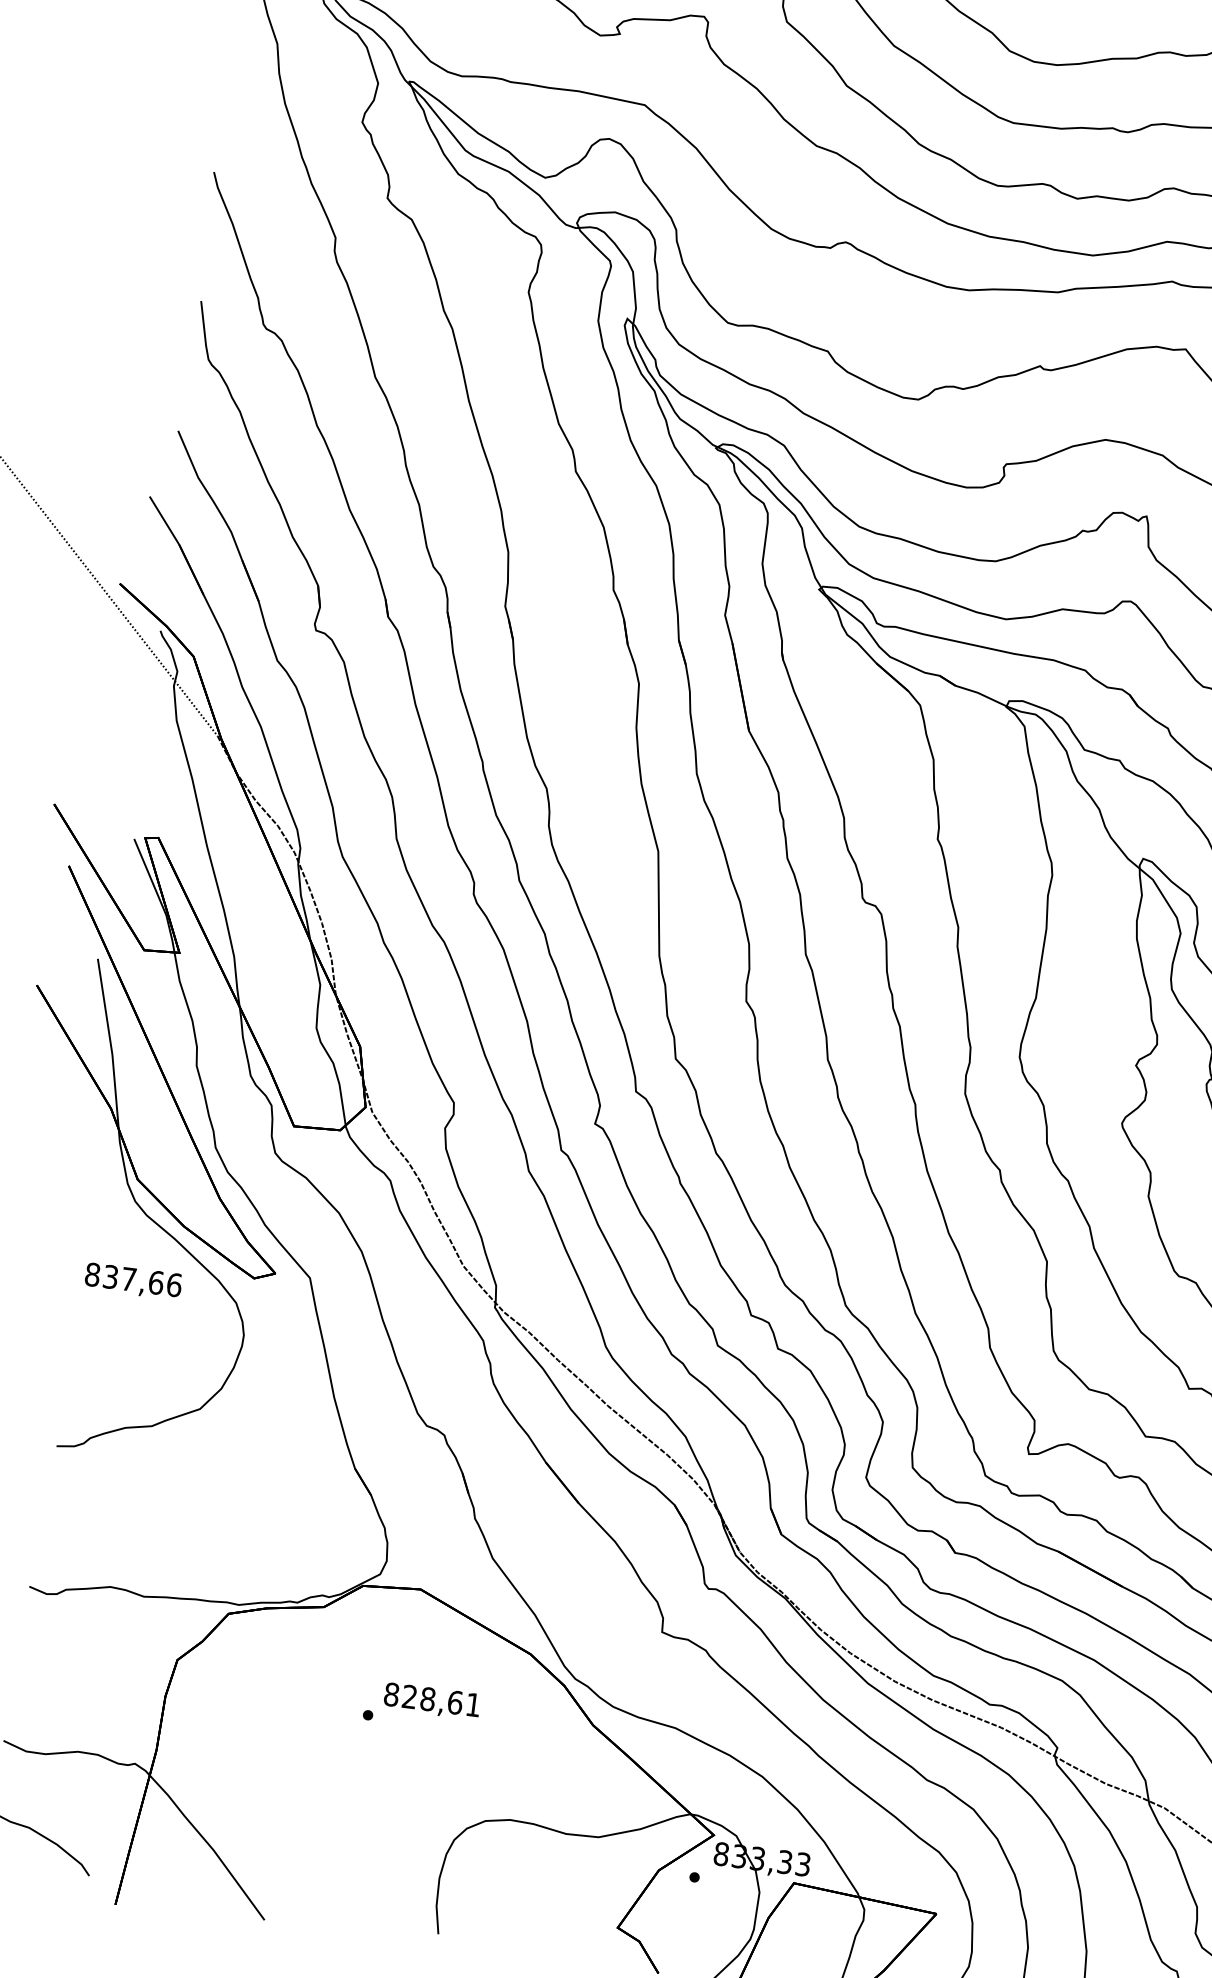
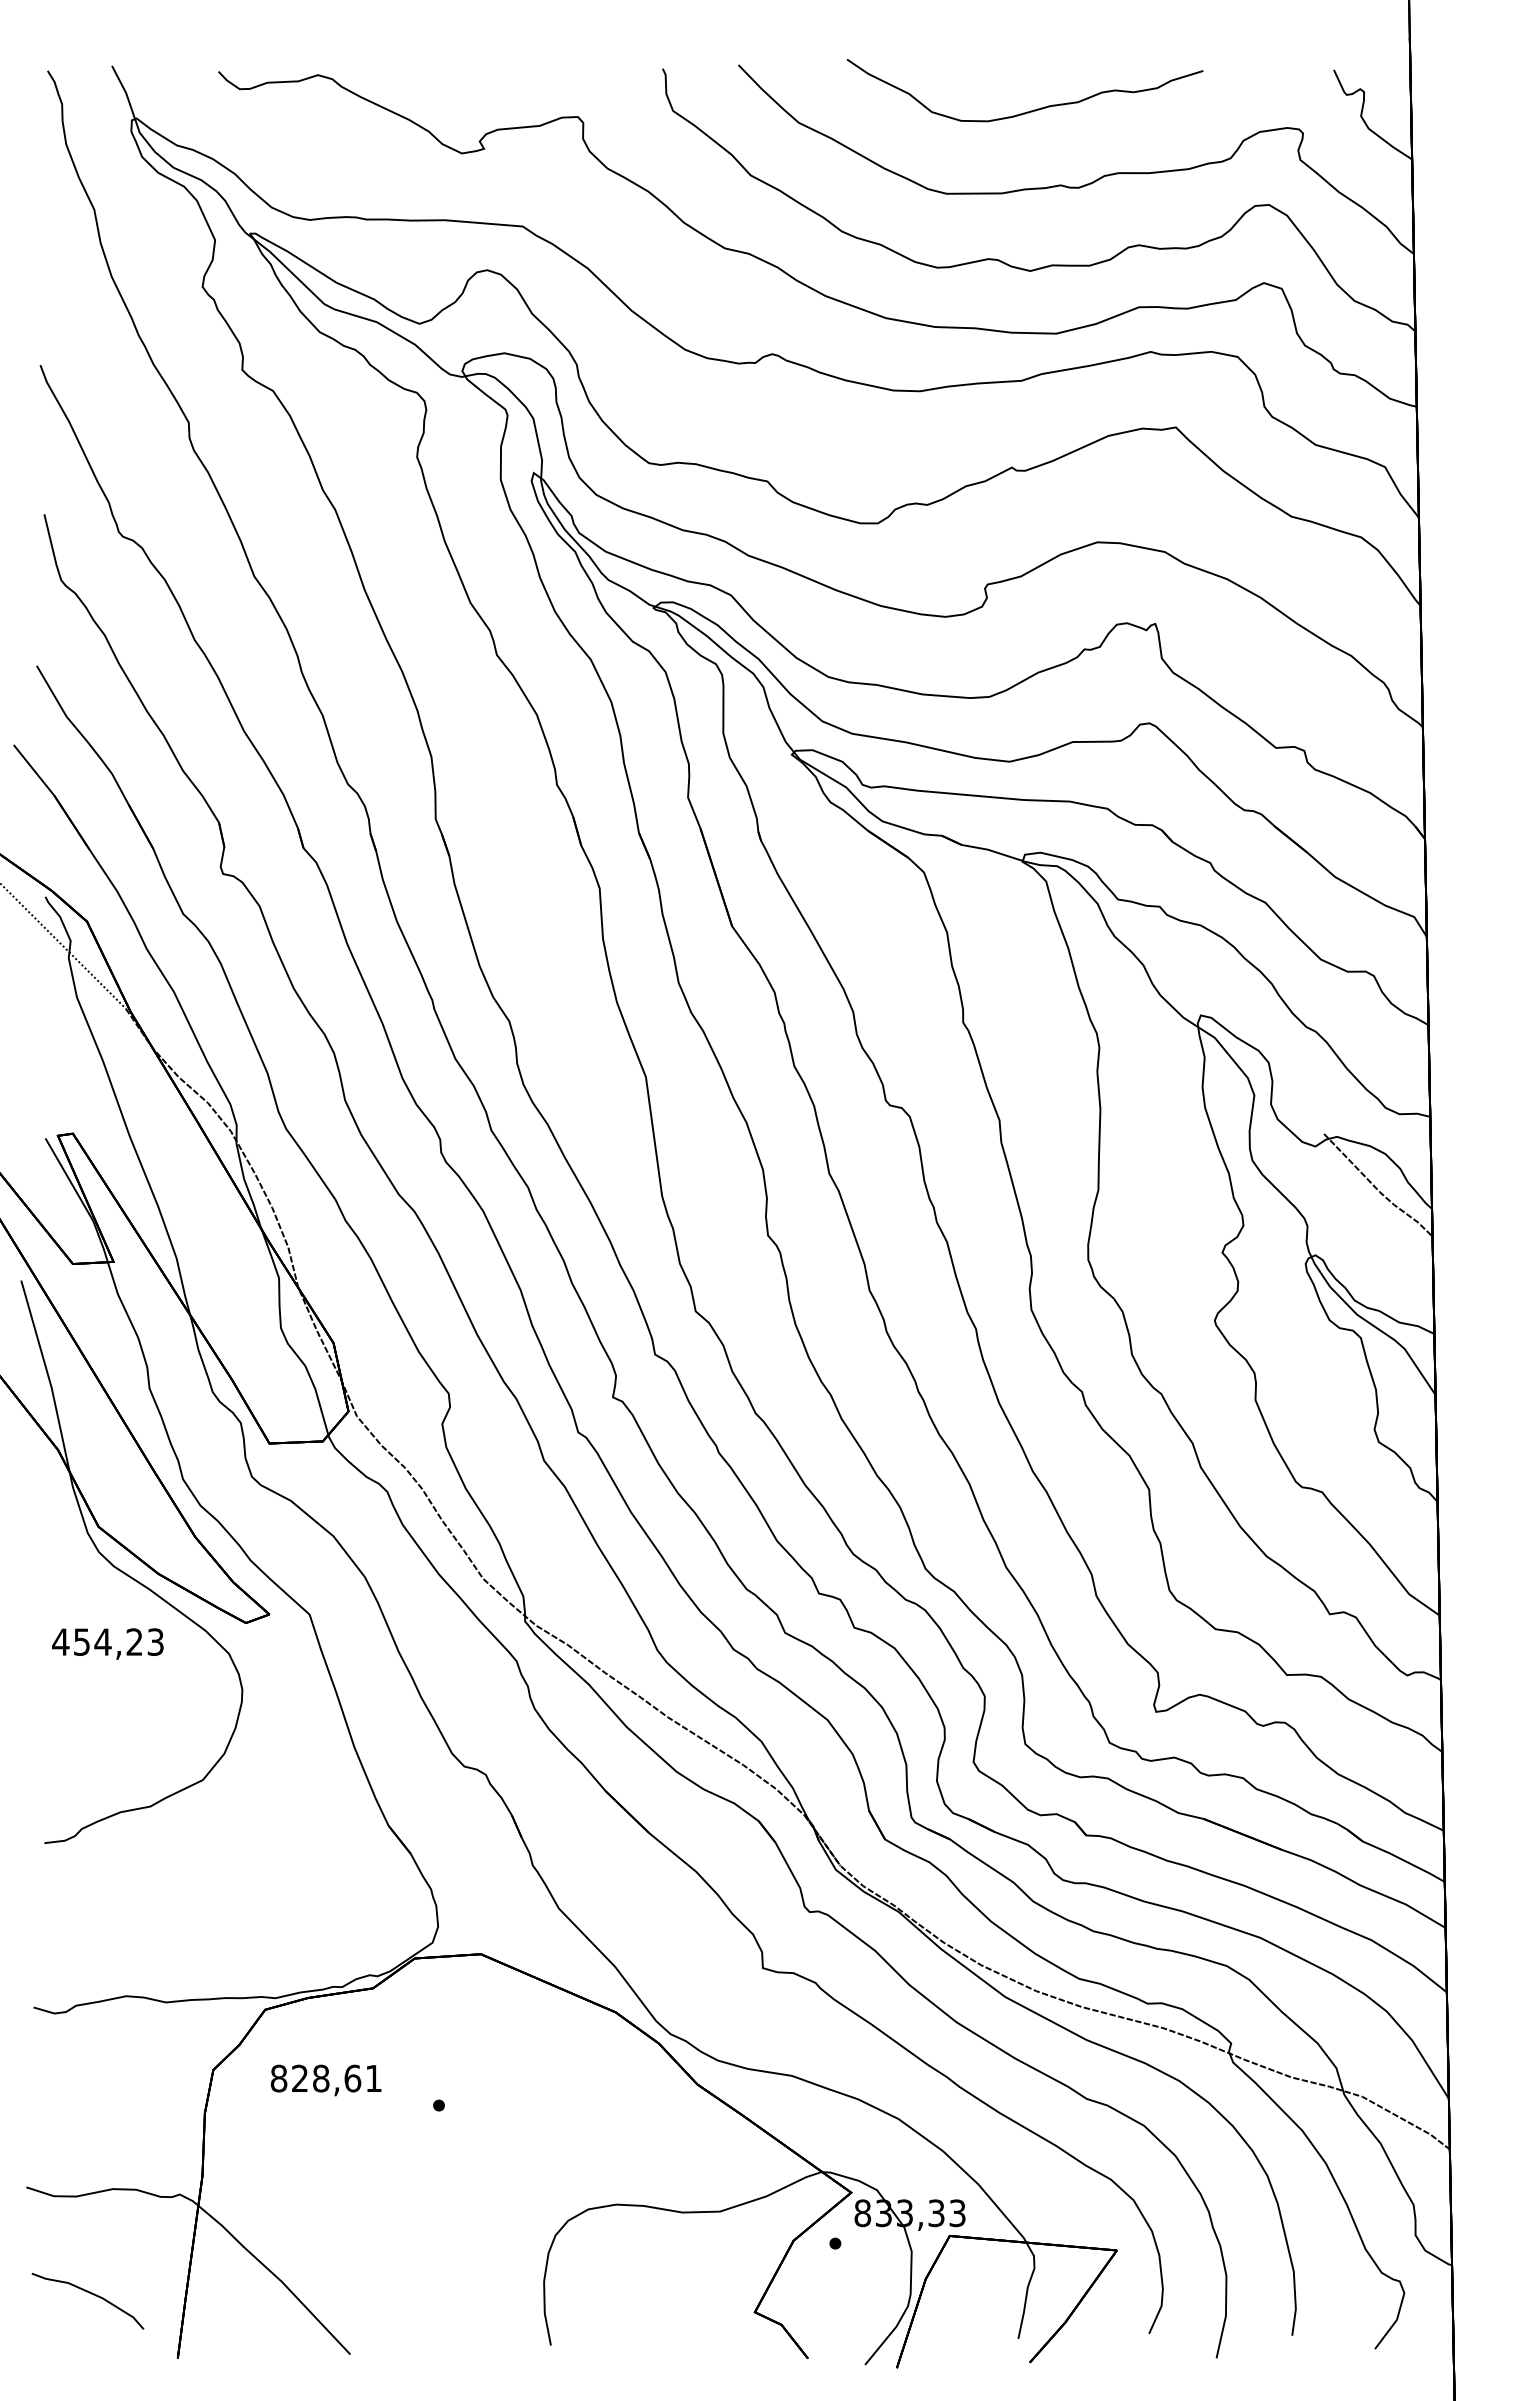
text: (133, 1279) -> (108, 1641), 837,66 -> 454,23
text: (431, 1701) -> (325, 2080), moved

